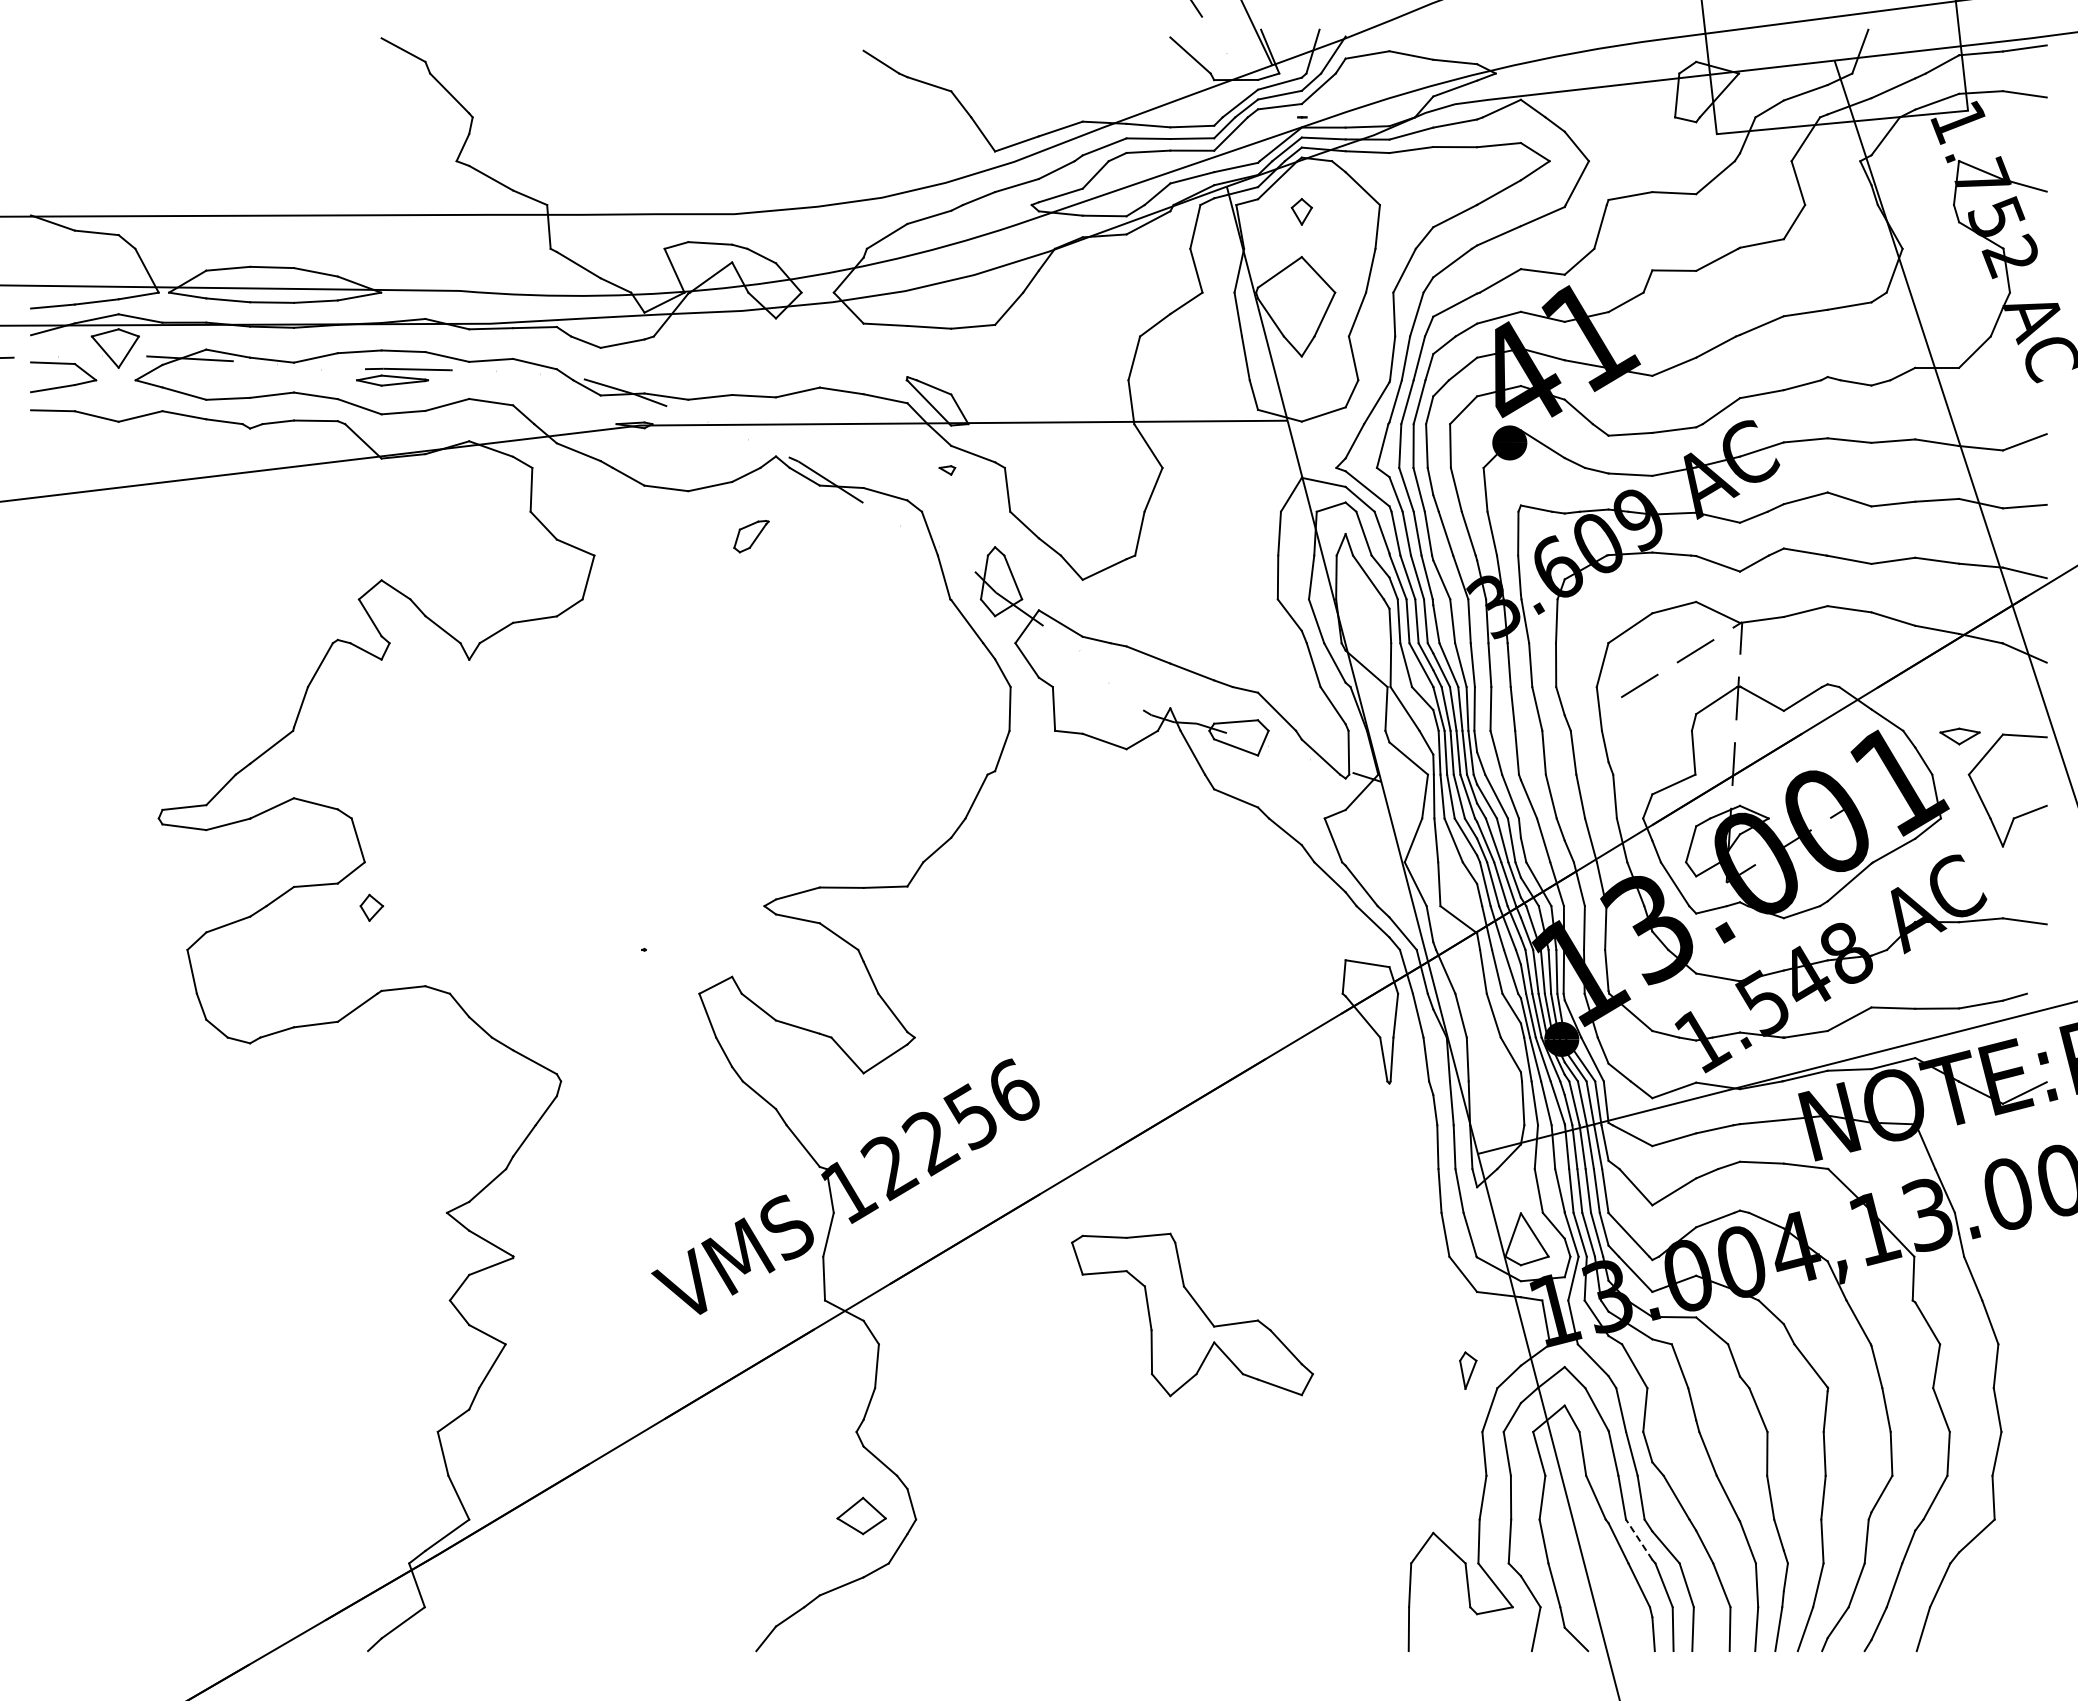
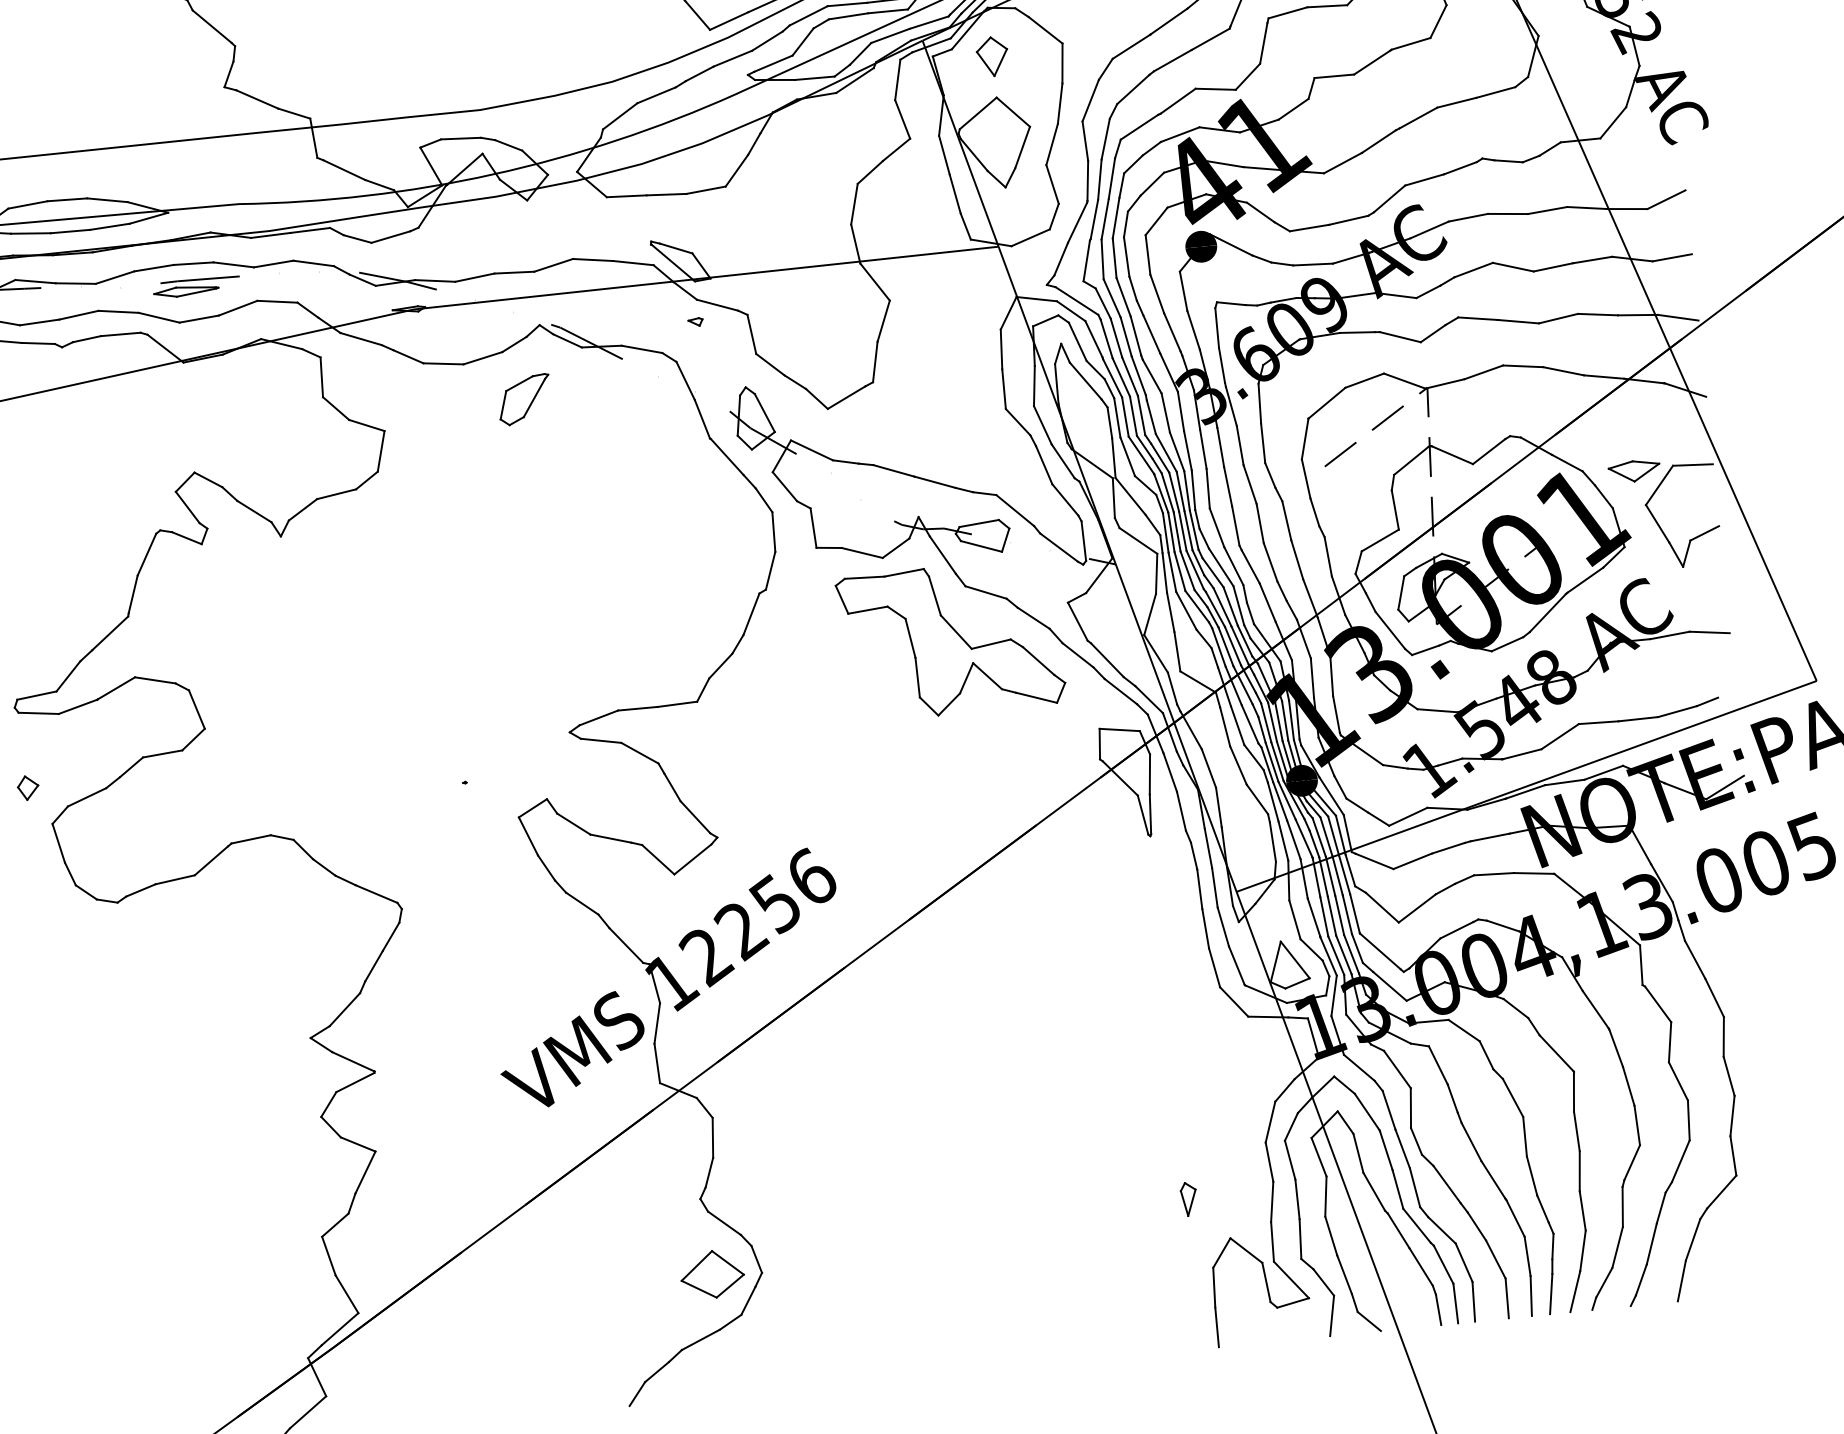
part: (1301, 211) -> (992, 56), size x1.67
part: (751, 536) -> (524, 399), size x1.67
part: (1959, 736) -> (1633, 471), size x1.43
part: (371, 907) -> (27, 787), moved
part: (1192, 1314) -> (951, 639), moved
part: (1468, 1370) -> (1189, 1199), moved
part: (861, 1515) -> (712, 1274), size x1.43
line: (1638, 1539) -> (1416, 1225), dashed -> solid

